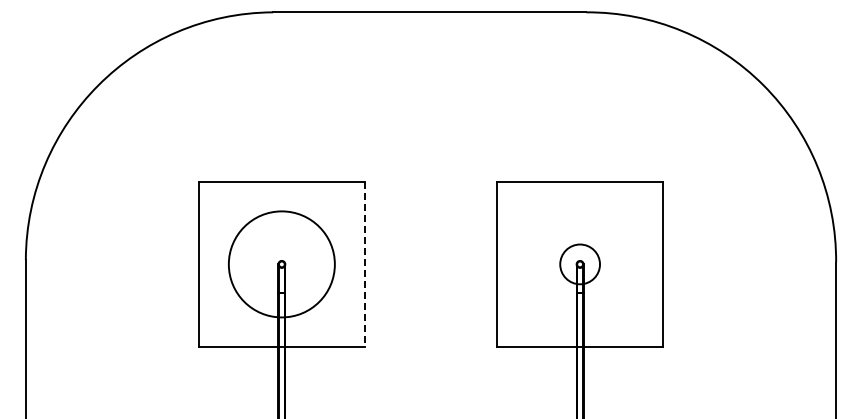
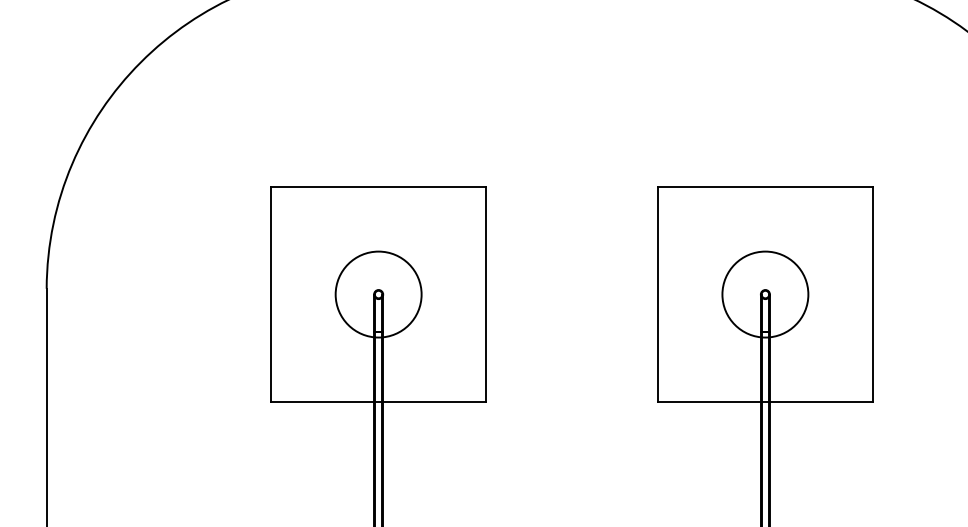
circle: (281, 264) -> (378, 294), size x0.62
line: (364, 264) -> (485, 294), dashed -> solid
circle: (579, 264) -> (764, 294), size x1.67

